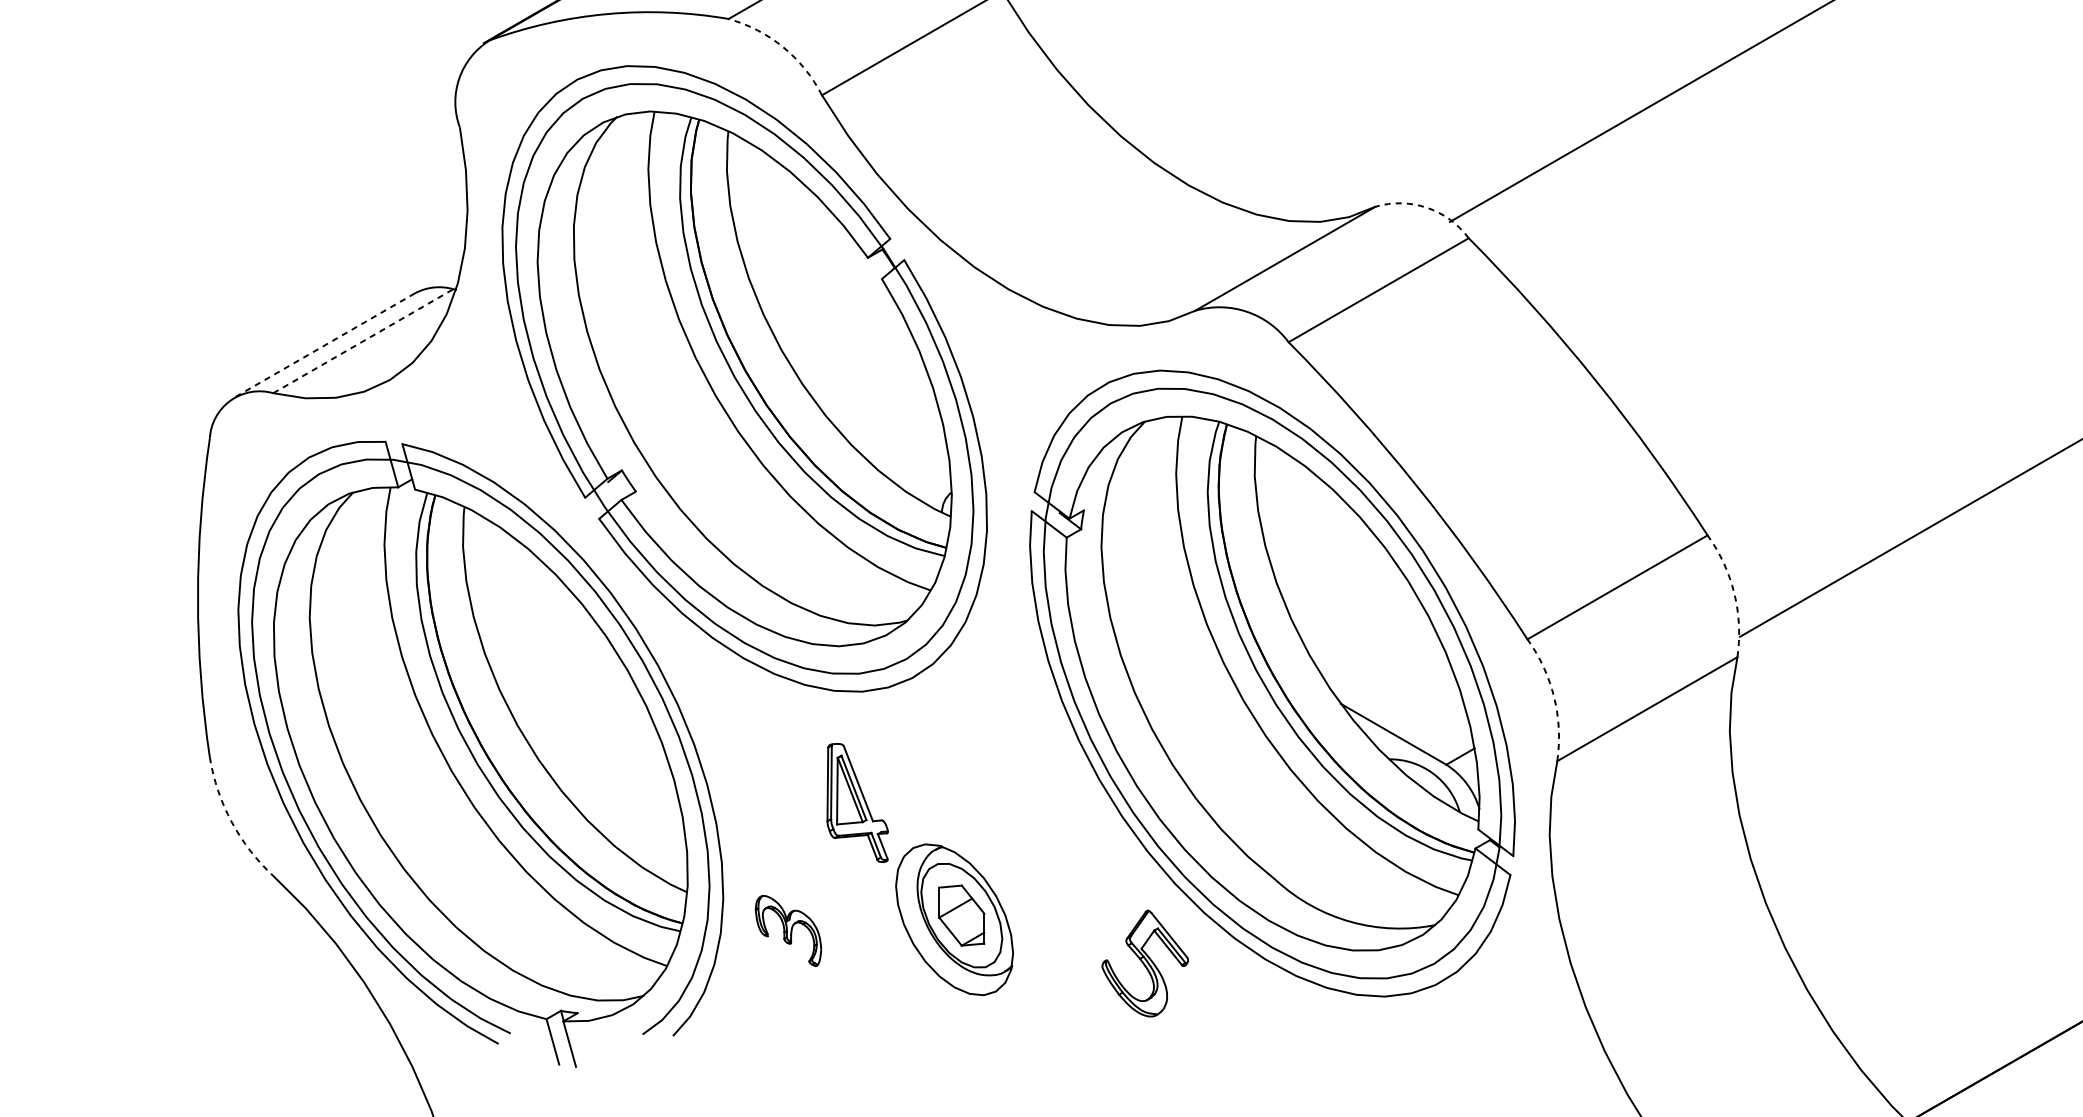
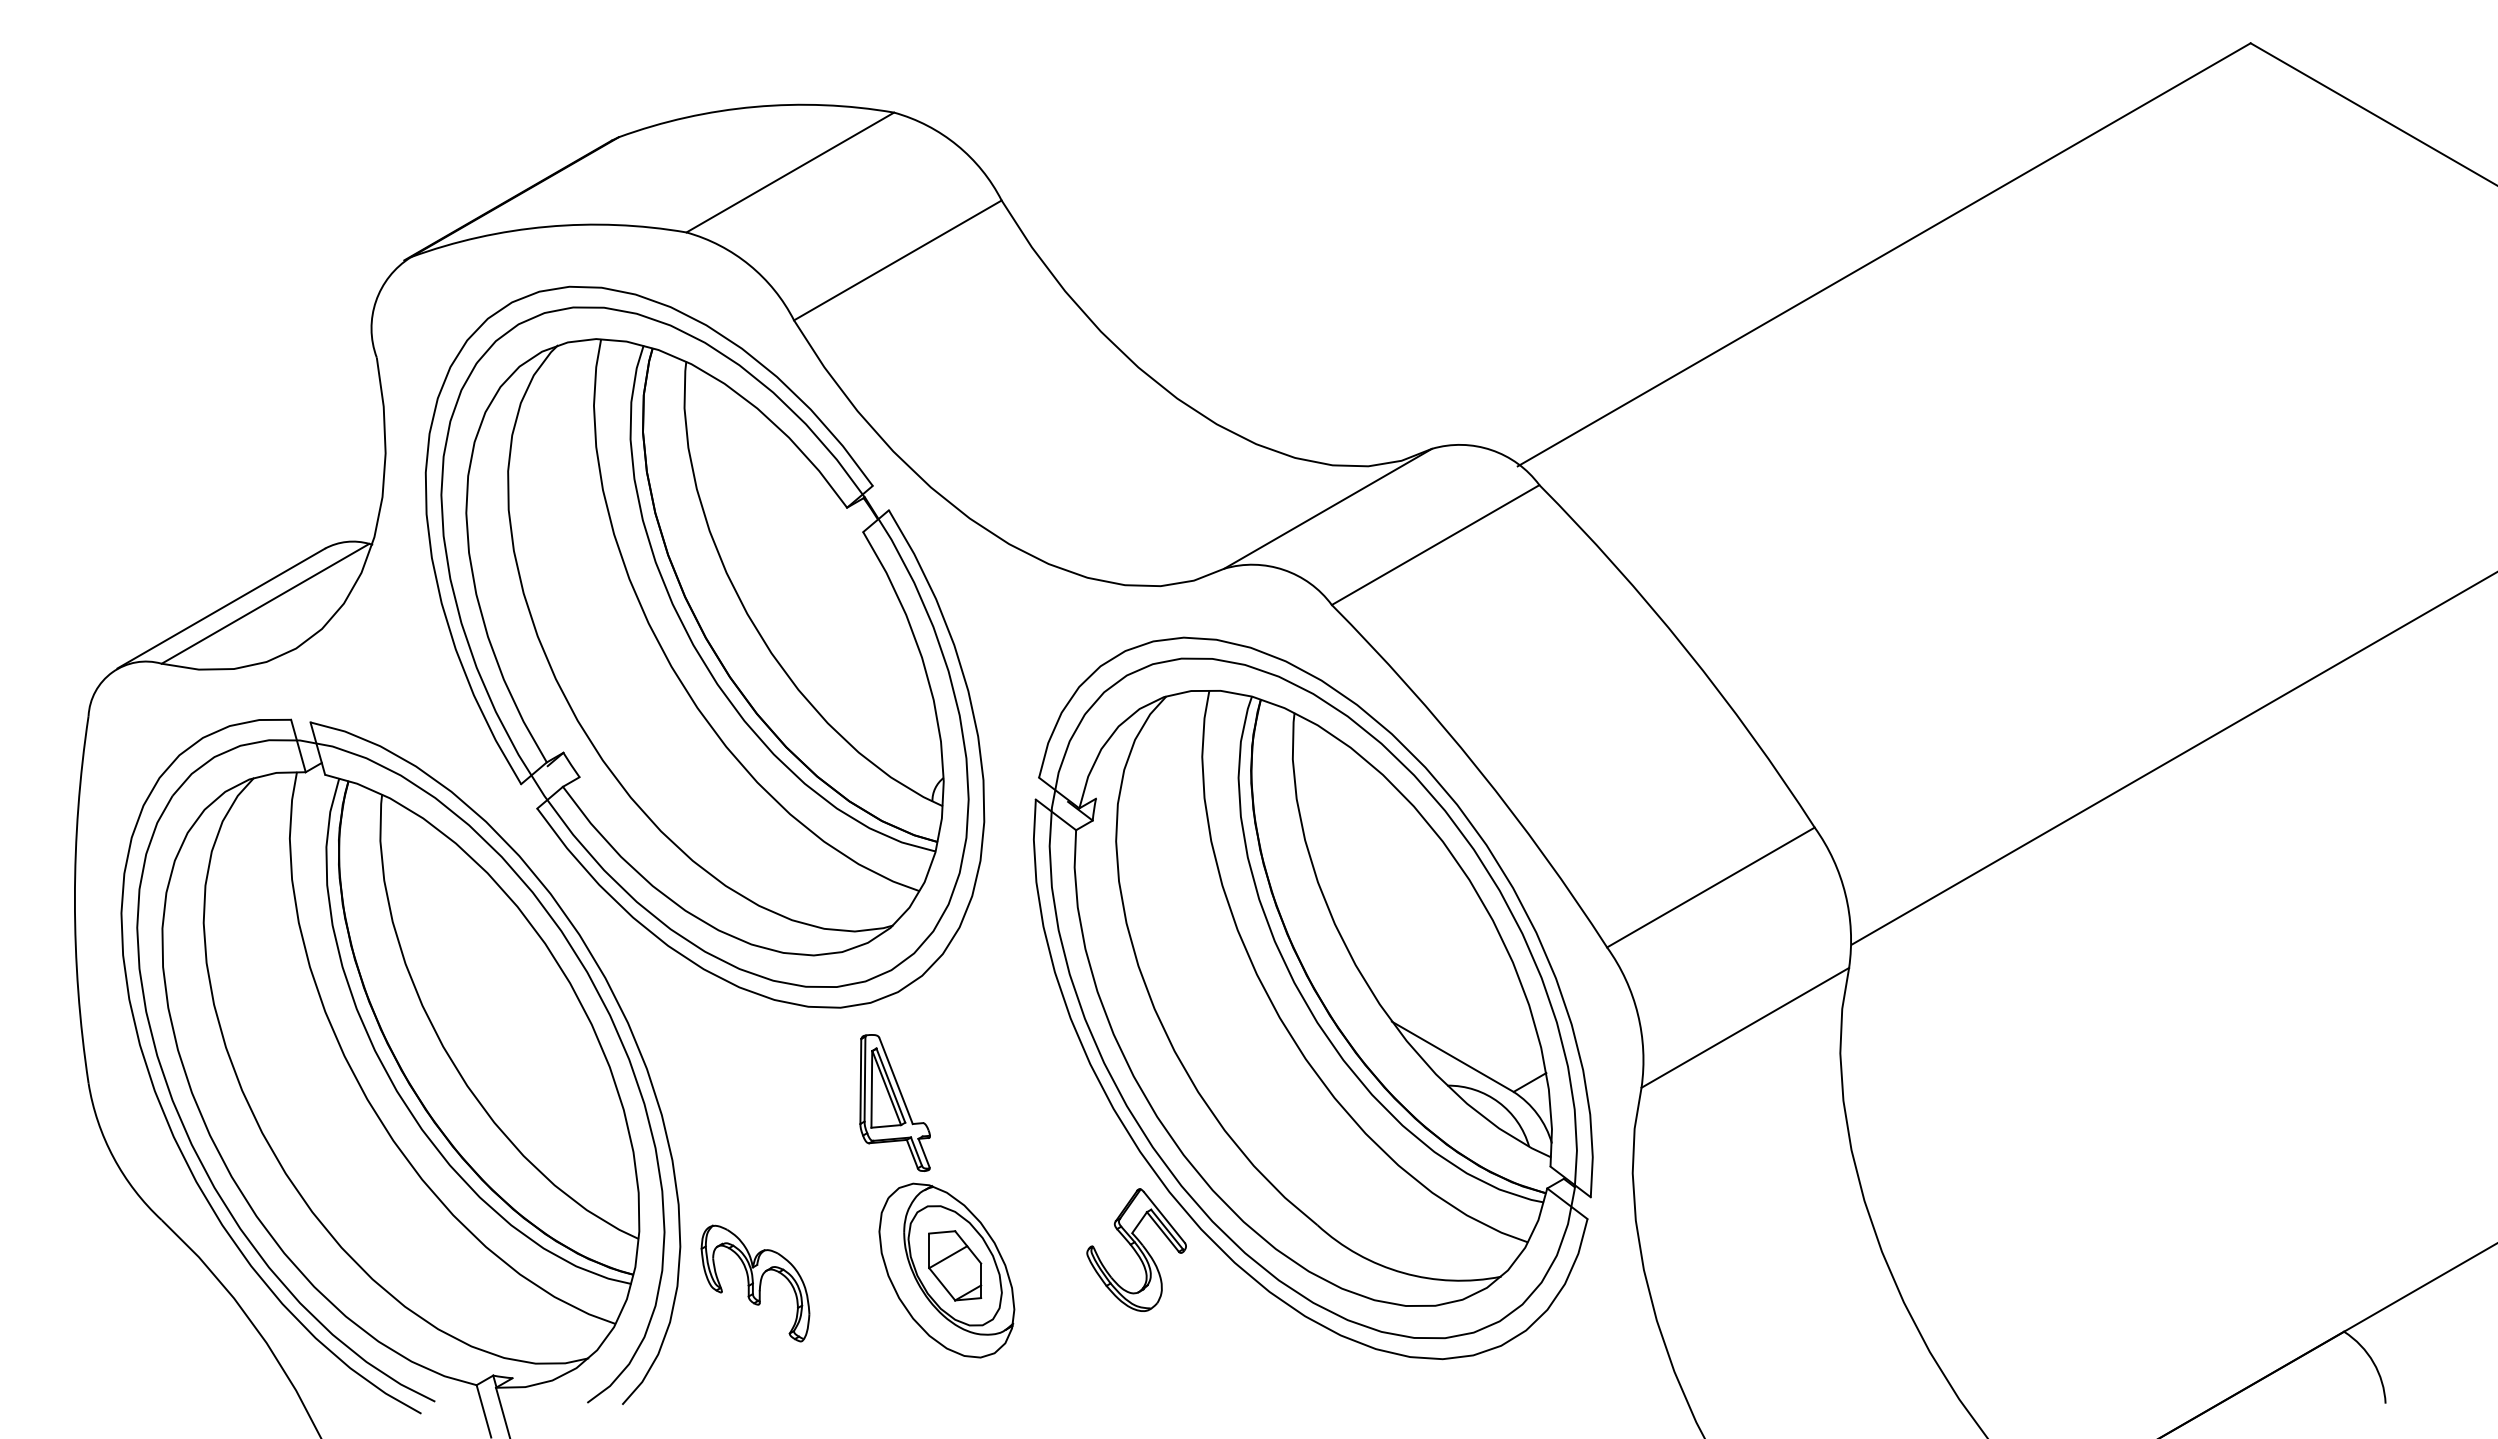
arc: (783, 47) -> (749, 265), dashed -> solid
arc: (1427, 208) -> (1491, 450), dashed -> solid
line: (363, 340) -> (265, 603), dashed -> solid
line: (325, 345) -> (221, 608), dashed -> solid
arc: (1734, 593) -> (1845, 894), dashed -> solid
arc: (1553, 697) -> (1637, 1014), dashed -> solid
part: (857, 802) -> (894, 1102), moved
arc: (231, 821) -> (113, 1157), dashed -> solid
part: (788, 930) -> (755, 1283), size x1.43
part: (1145, 963) -> (1136, 1249), moved

